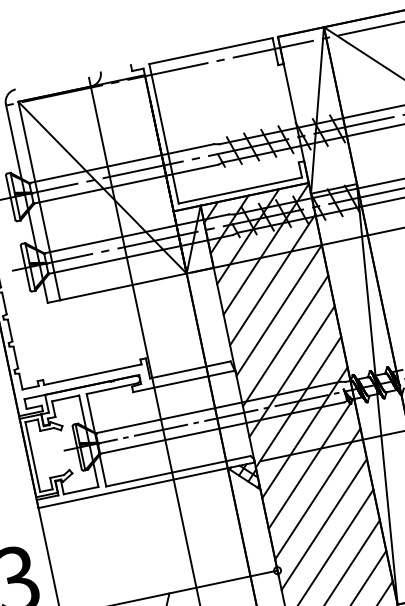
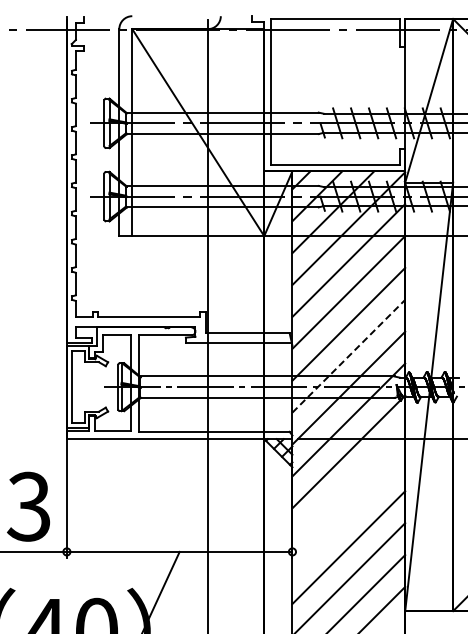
line: (291, 371) -> (348, 356), solid -> dashed
line: (317, 493) -> (348, 483), removed
line: (323, 524) -> (348, 515), removed

